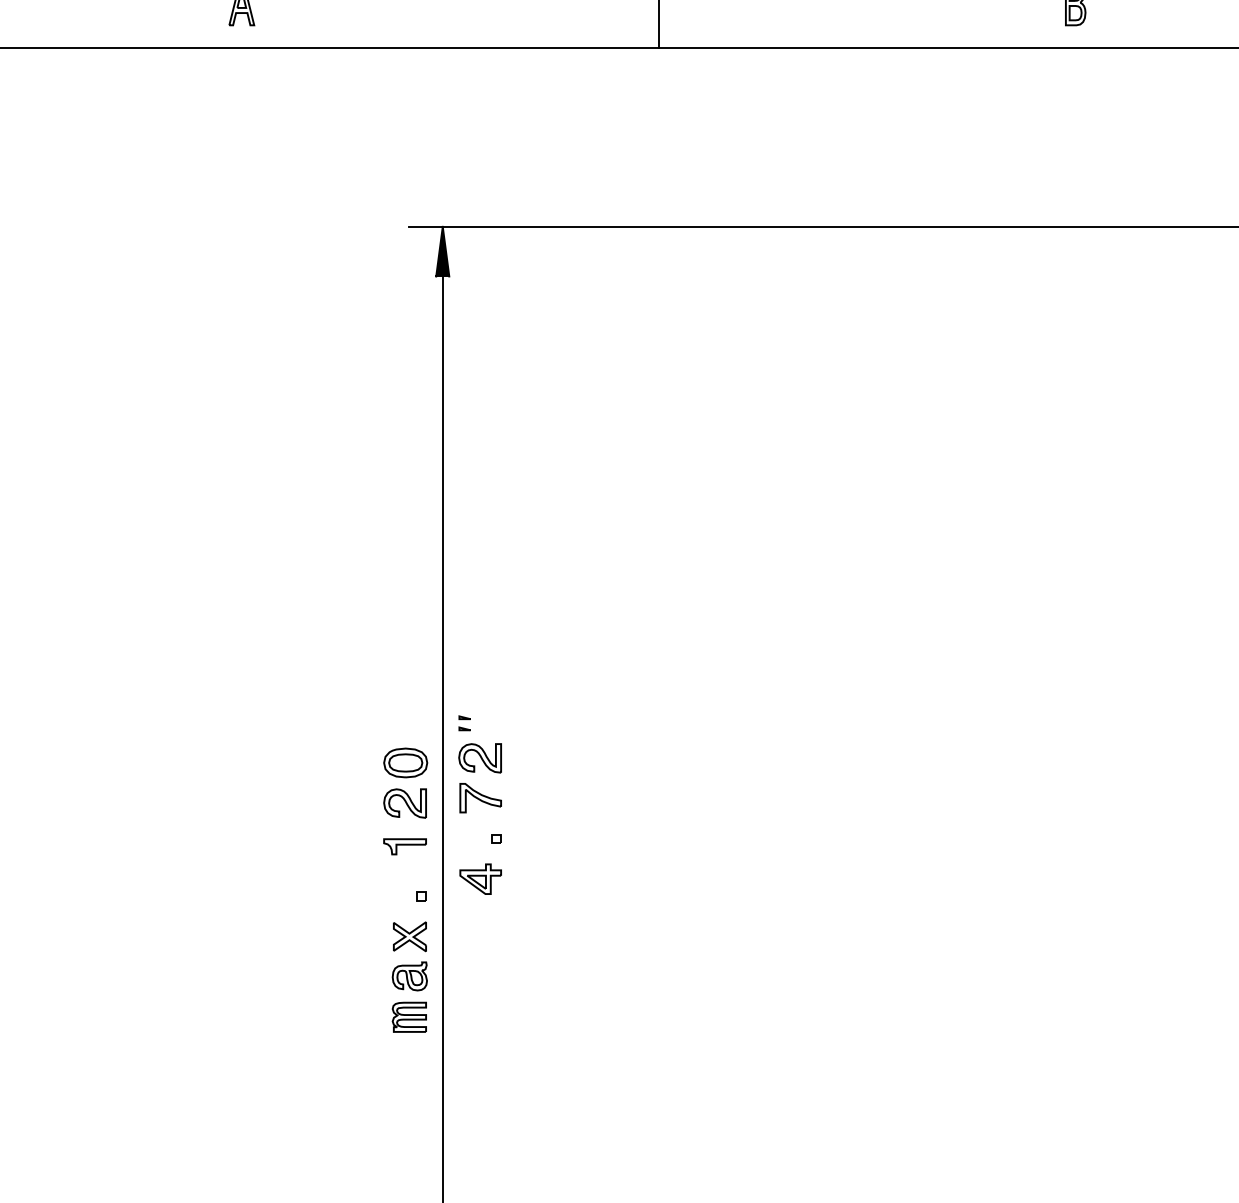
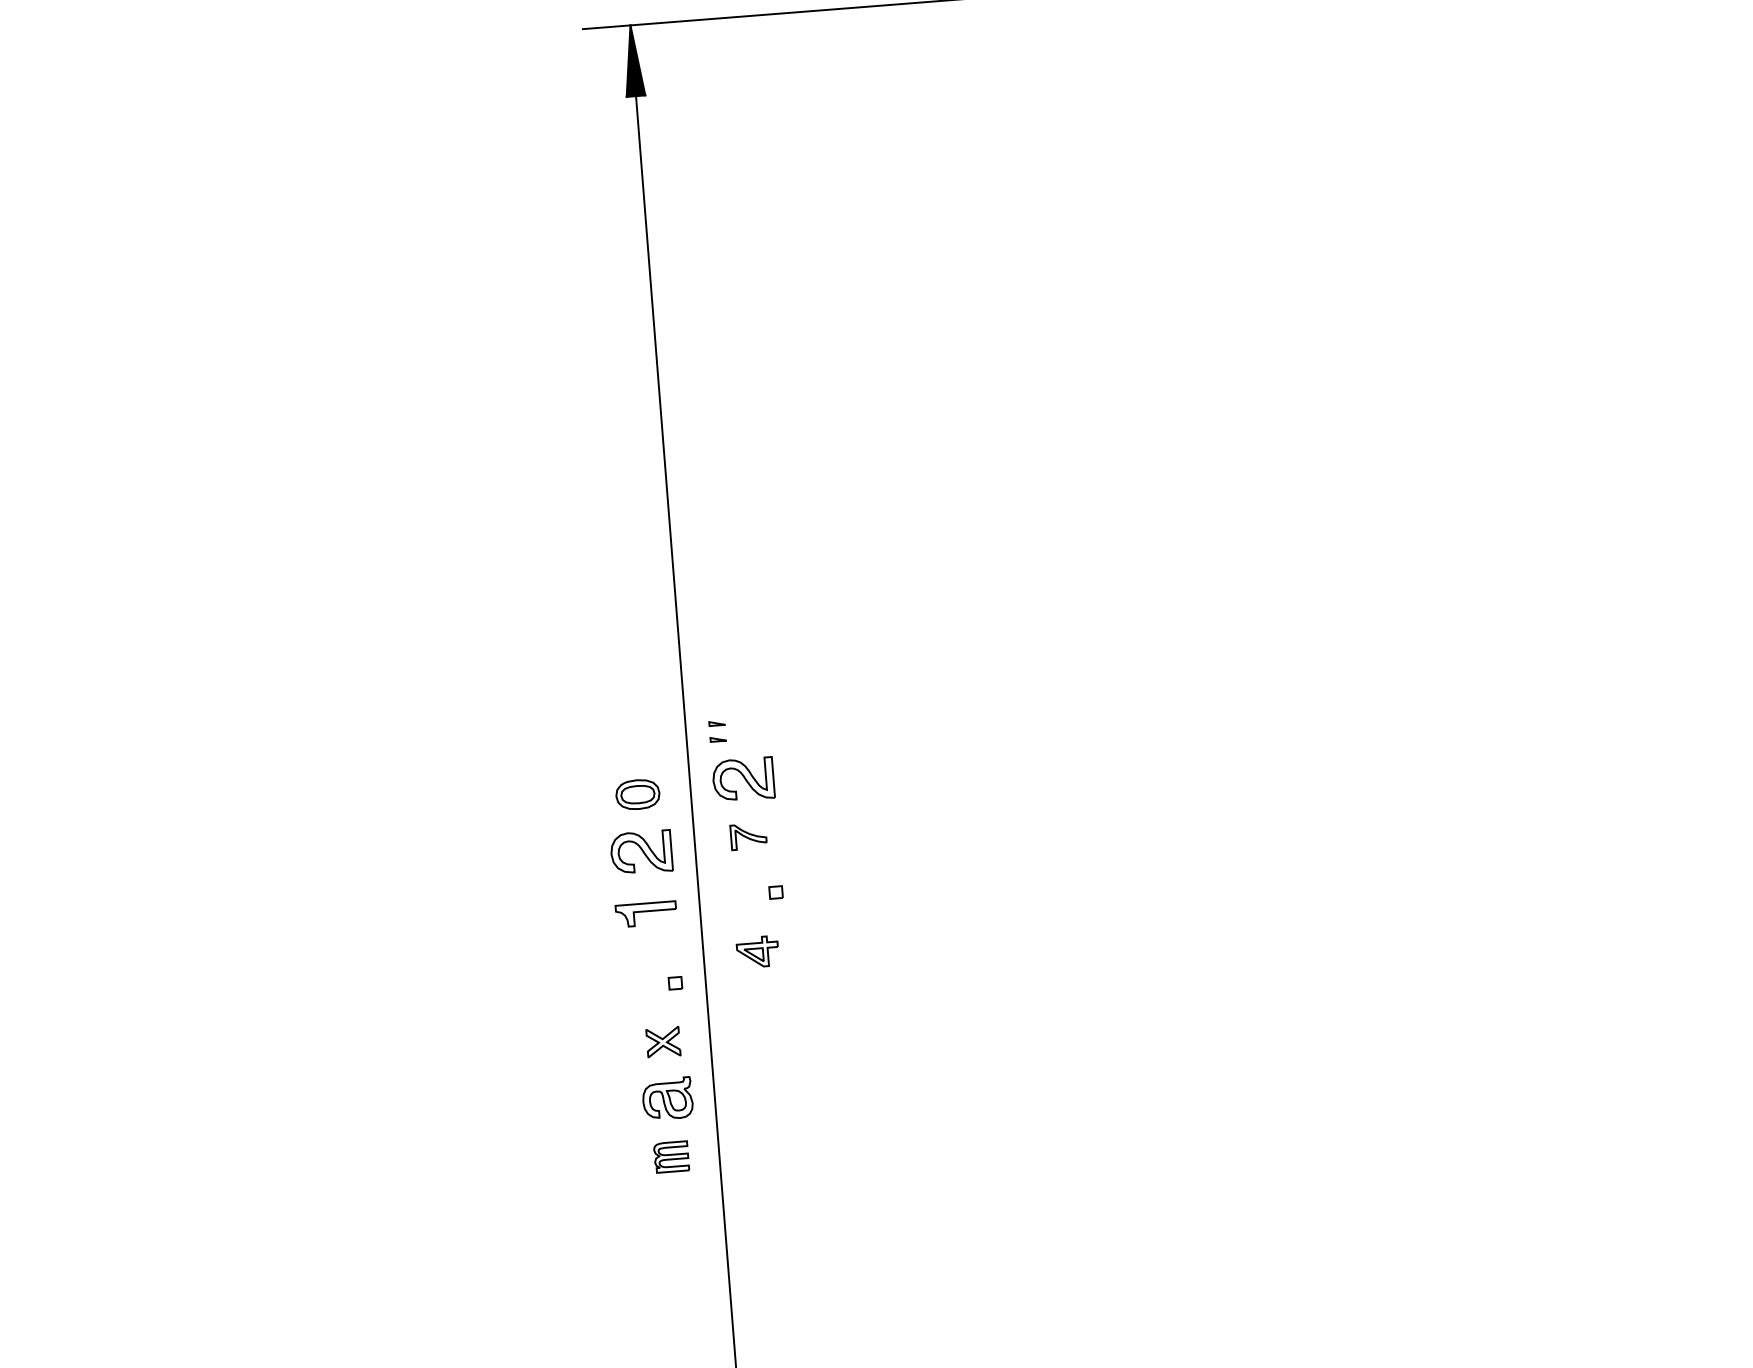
part: (405, 762) -> (637, 793), size x0.7
part: (480, 798) -> (748, 836), size x0.6
part: (480, 878) -> (757, 951), size x0.7
part: (409, 936) -> (662, 1041), size x0.7
part: (408, 1016) -> (670, 1156), size x0.7

